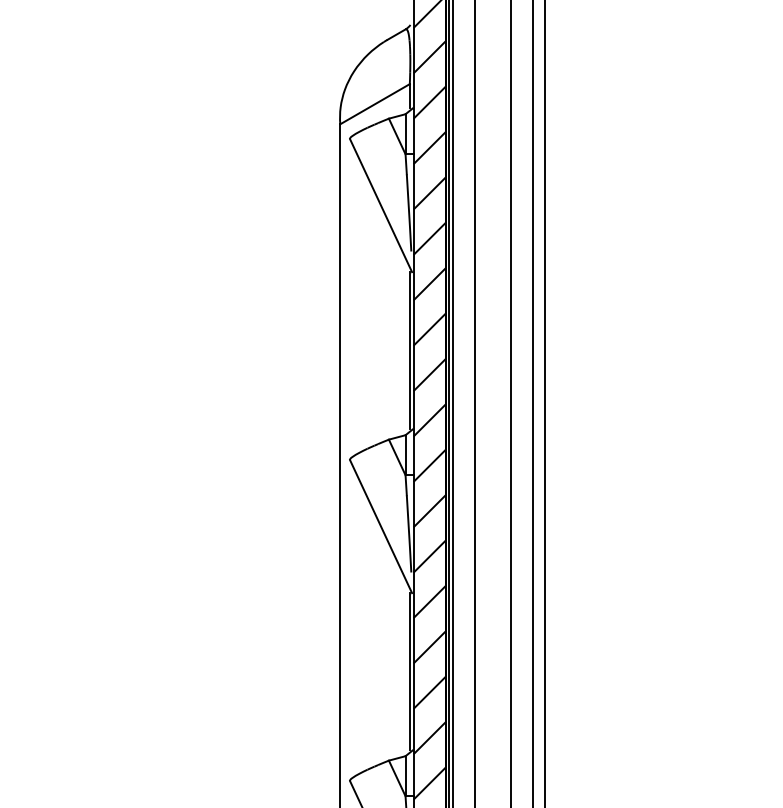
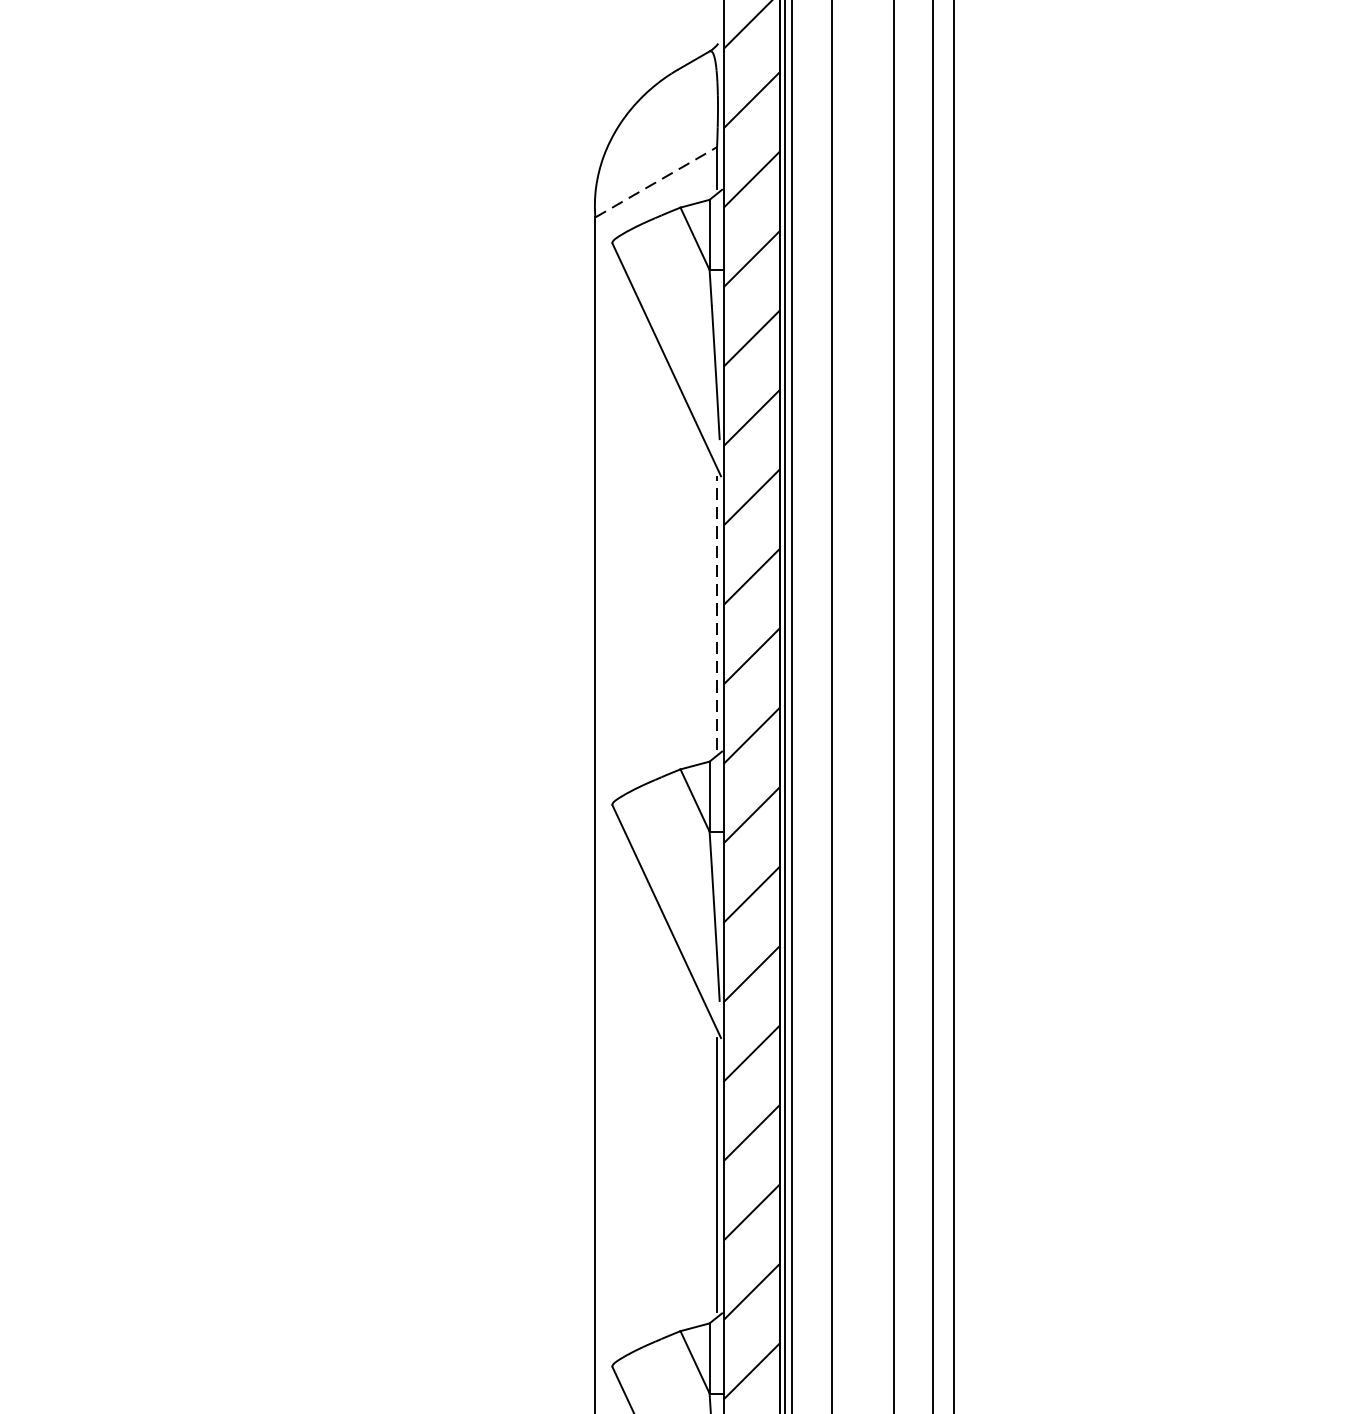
line: (375, 103) -> (656, 181), solid -> dashed
line: (409, 349) -> (716, 611), solid -> dashed

